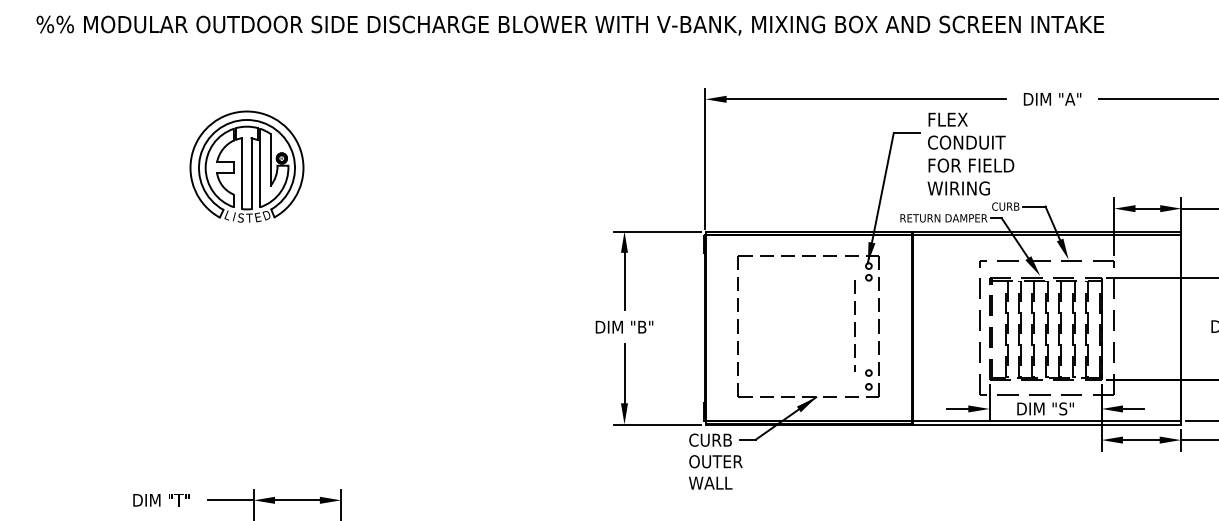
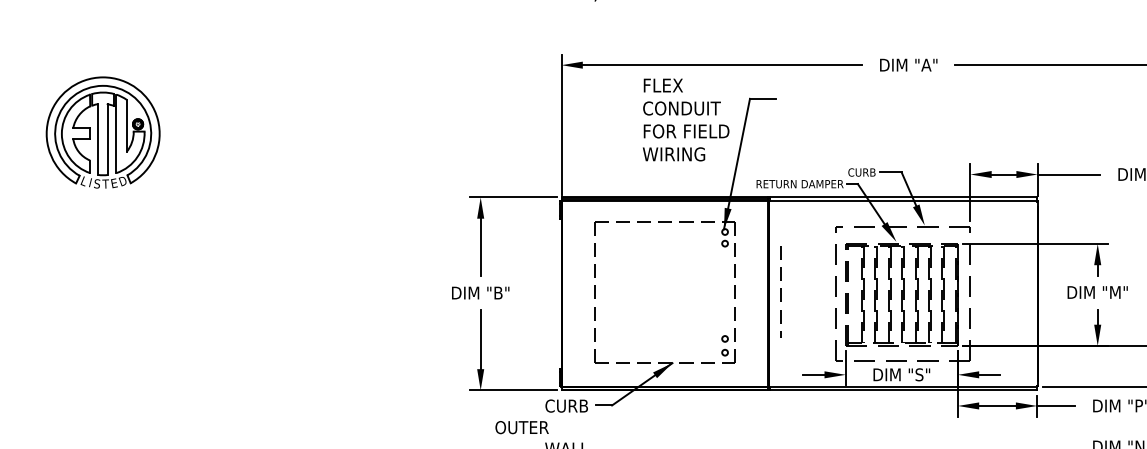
text: (970, 153) -> (685, 119), moved
line: (854, 325) -> (780, 291), moved
text: (715, 461) -> (521, 427), moved

